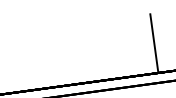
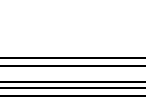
line: (154, 43) -> (138, 35), removed

